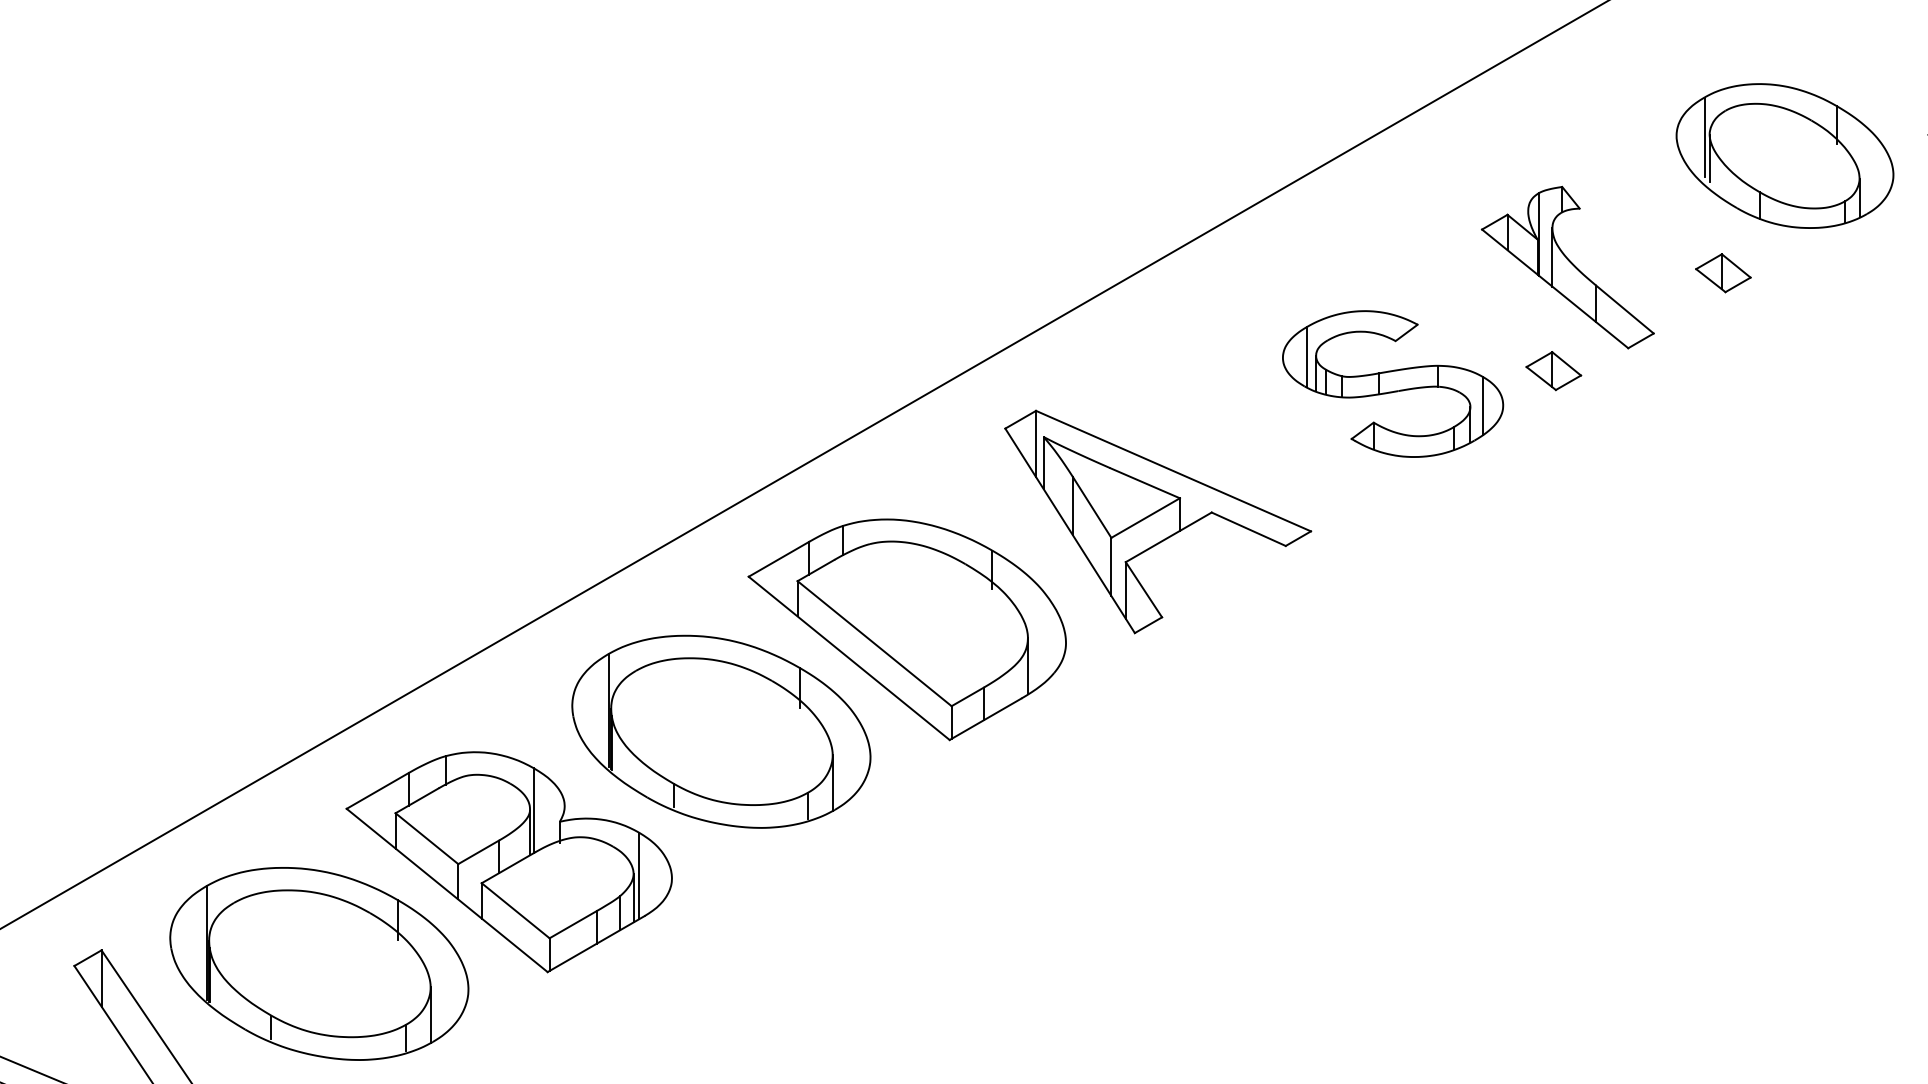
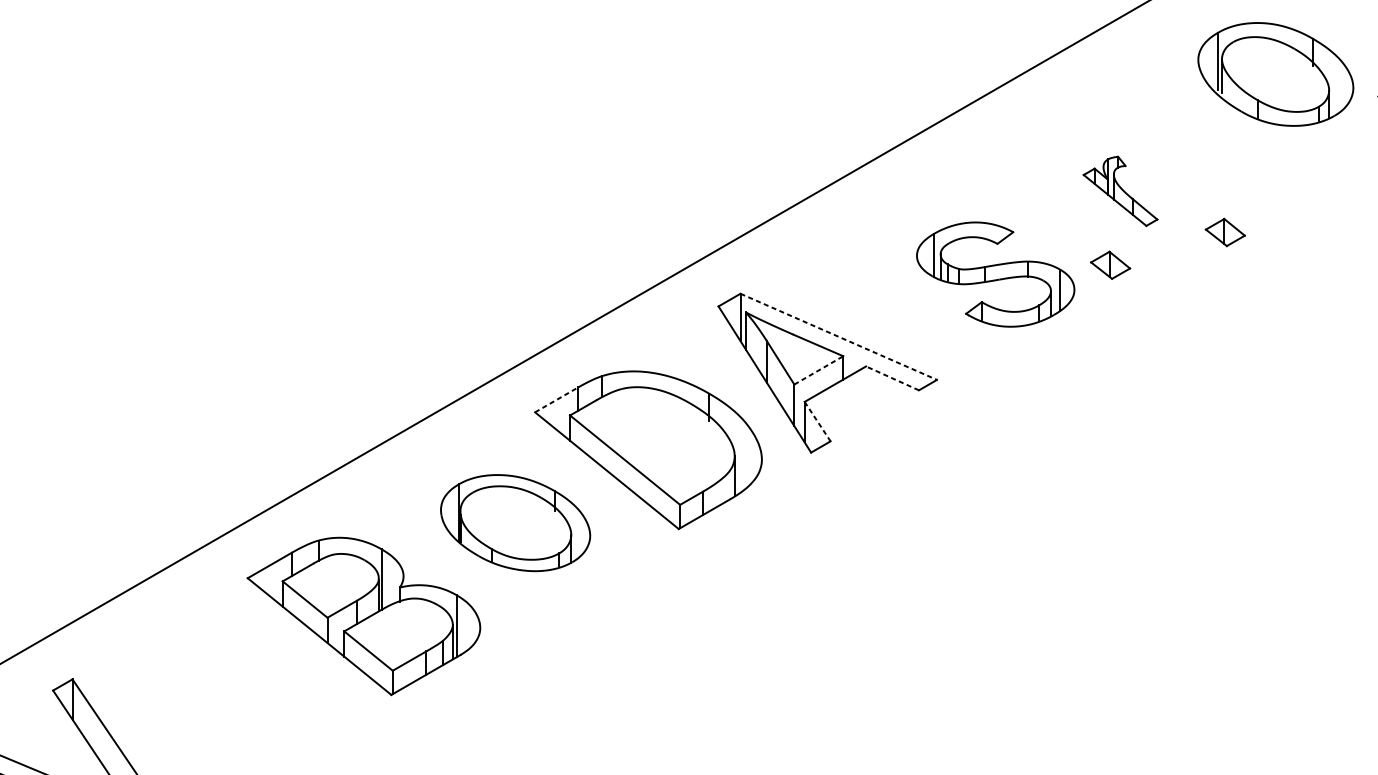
part: (1784, 155) -> (1275, 74), moved
part: (1567, 267) -> (1120, 191), size x0.6
part: (1723, 273) -> (1225, 232), moved
line: (1174, 471) -> (839, 337), solid -> dashed
line: (1145, 518) -> (818, 370), solid -> dashed
line: (1248, 529) -> (892, 378), solid -> dashed
line: (778, 559) -> (556, 400), solid -> dashed
line: (1144, 590) -> (818, 422), solid -> dashed
part: (721, 731) -> (515, 522), size x0.7
part: (319, 963) -> (228, 688), removed

